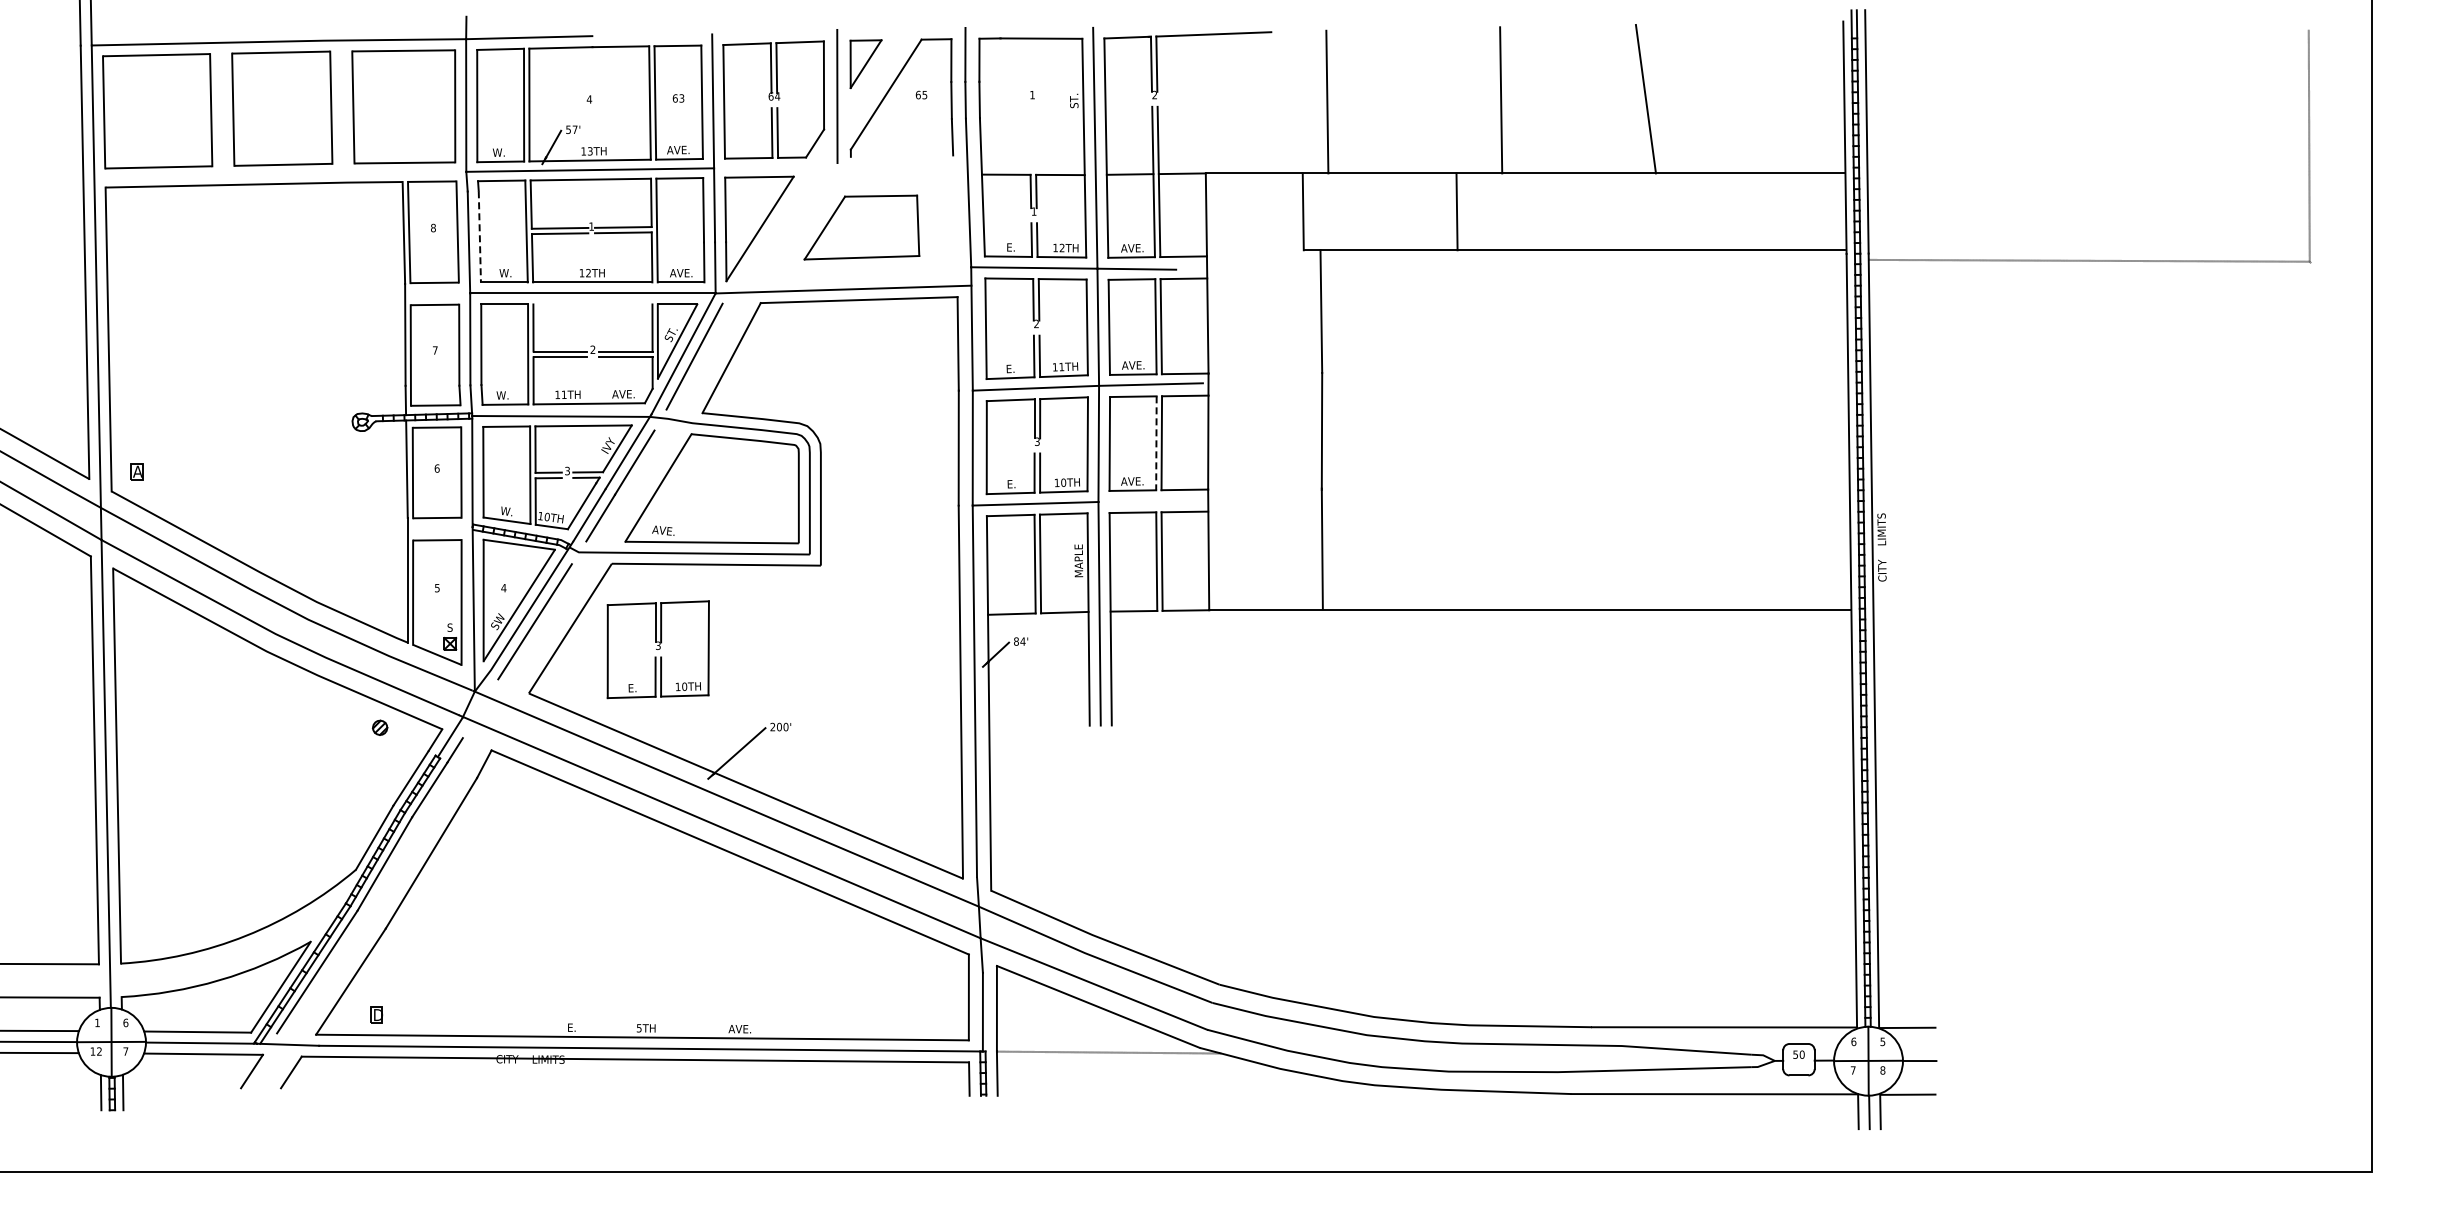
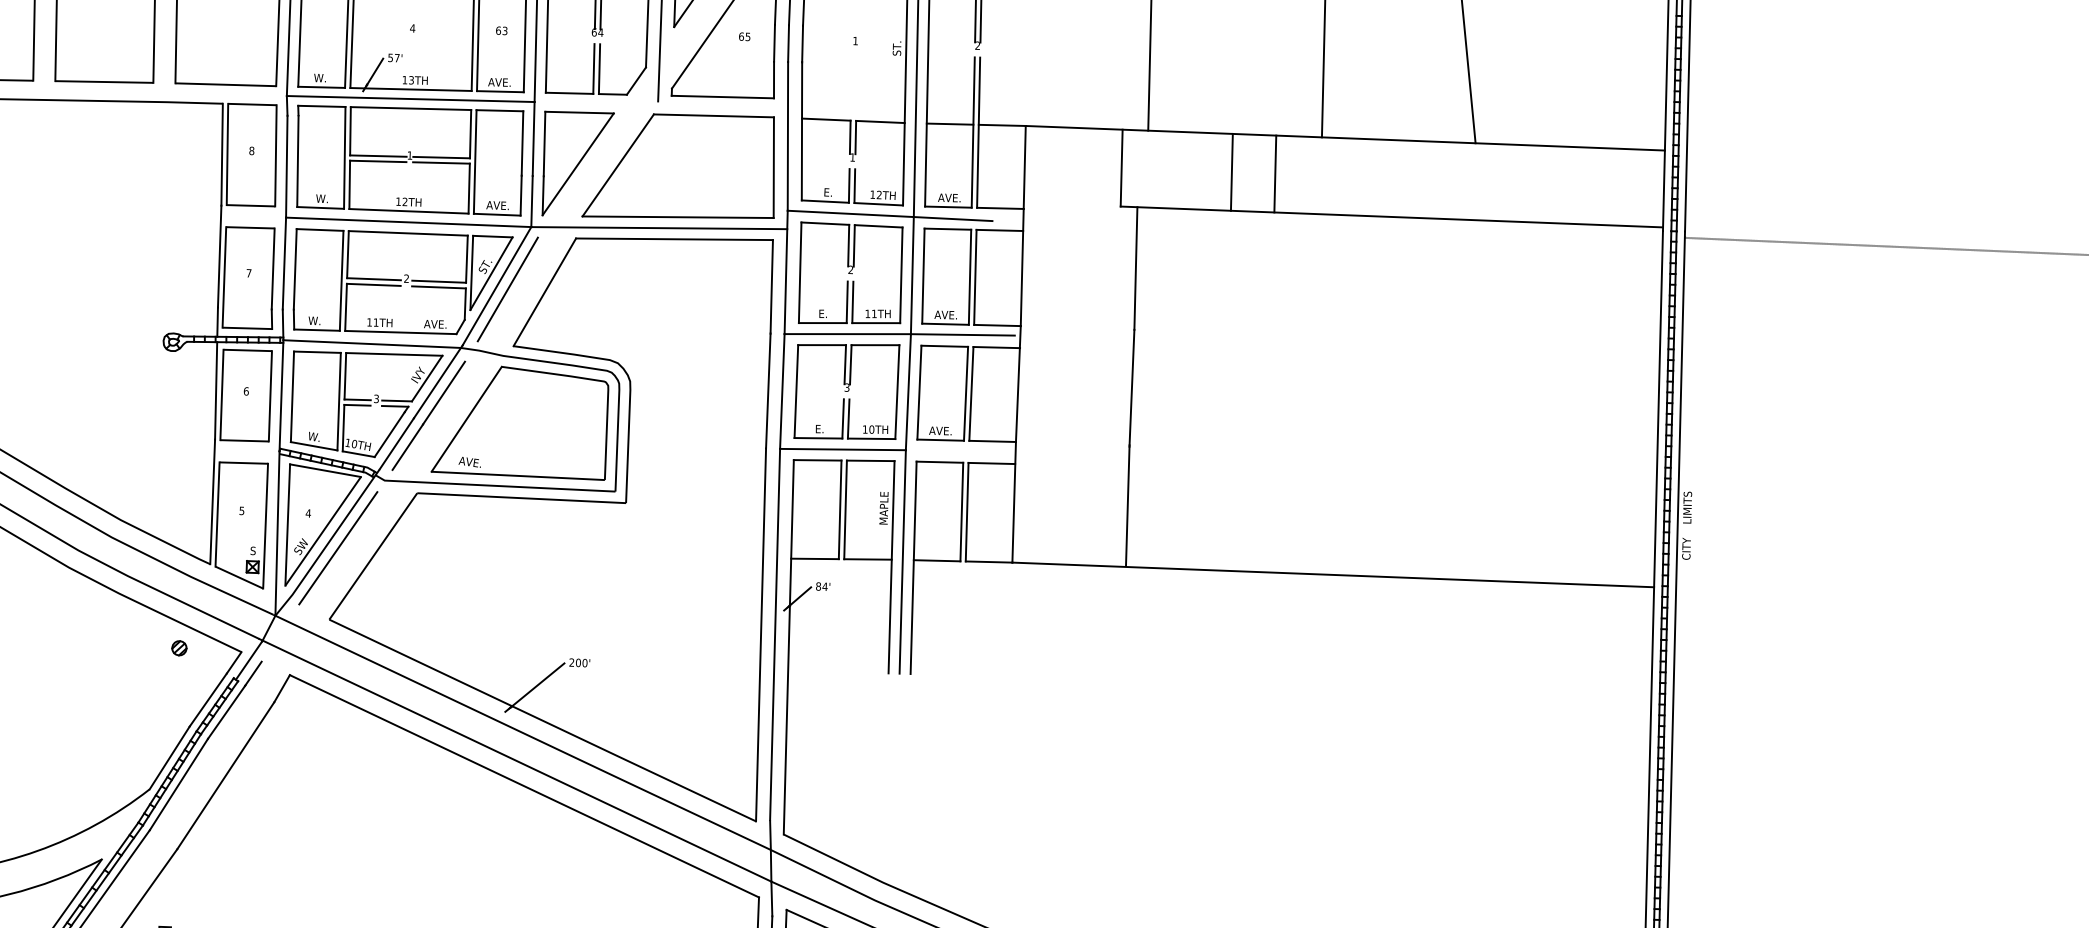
line: (901, 155) -> (722, 96), added
line: (1413, 211) -> (1231, 172), added
part: (861, 227) -> (679, 166), size x1.67
line: (479, 236) -> (297, 161), dashed -> solid
line: (592, 304) -> (407, 233), added
line: (1156, 443) -> (966, 393), dashed -> solid
part: (657, 649) -> (459, 580), removed

